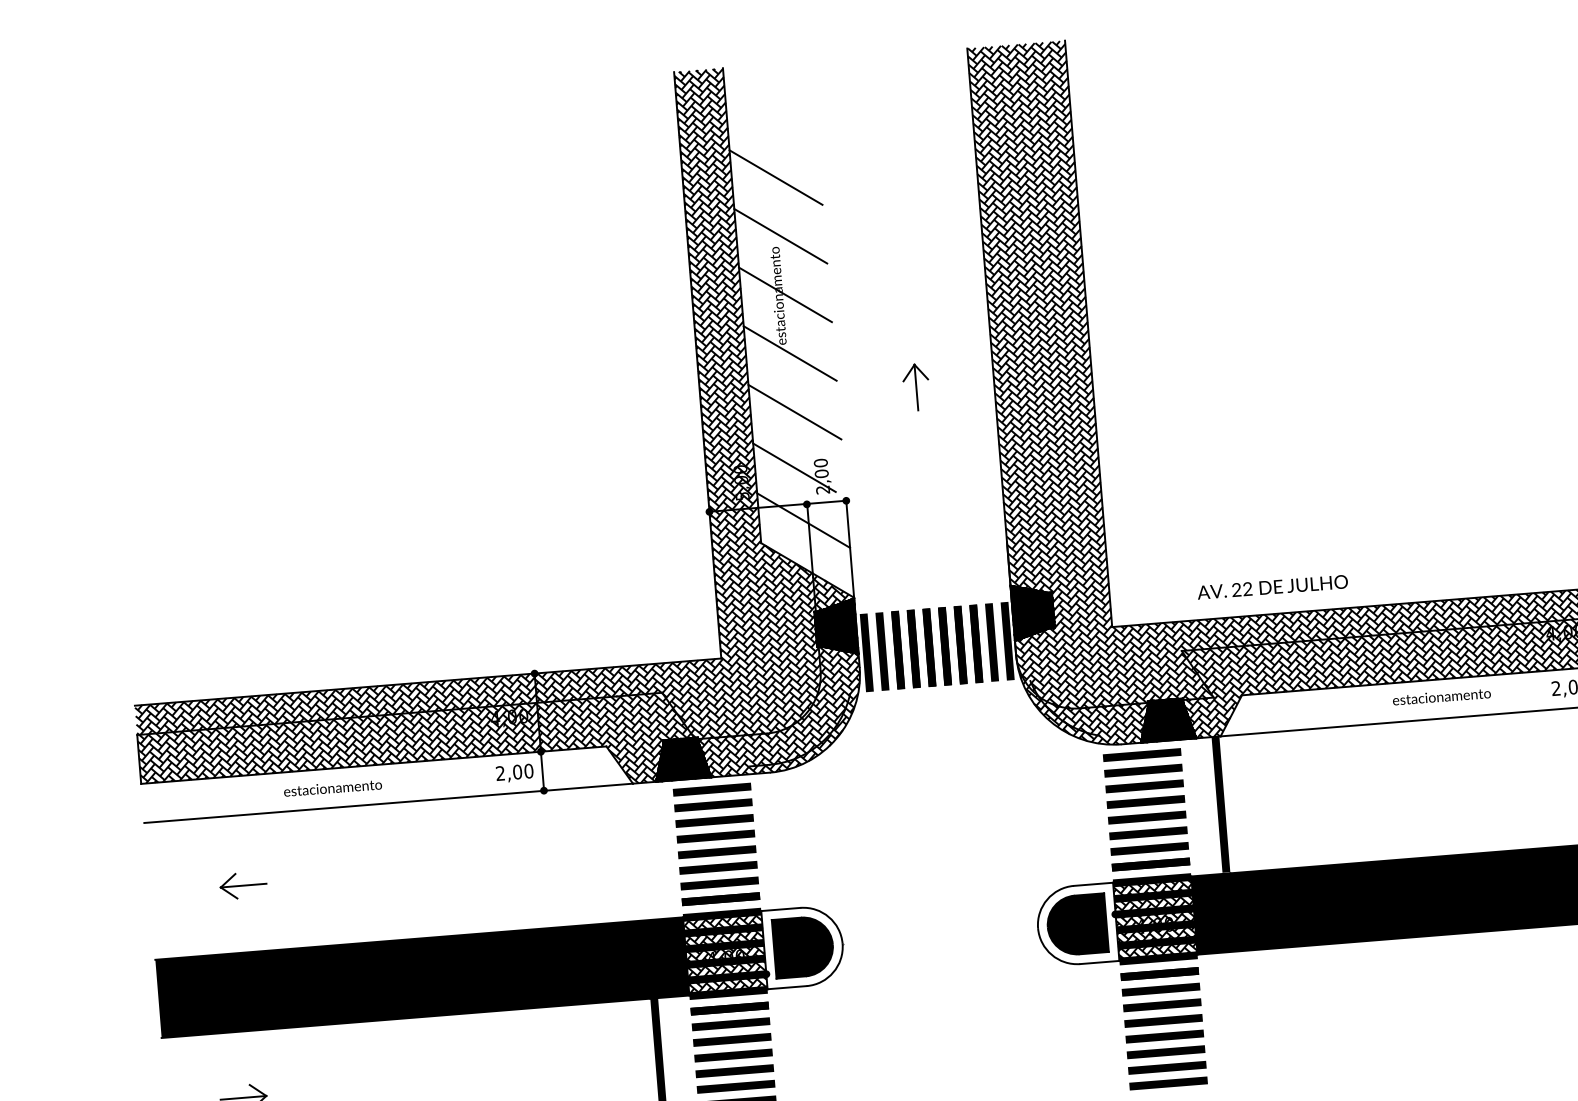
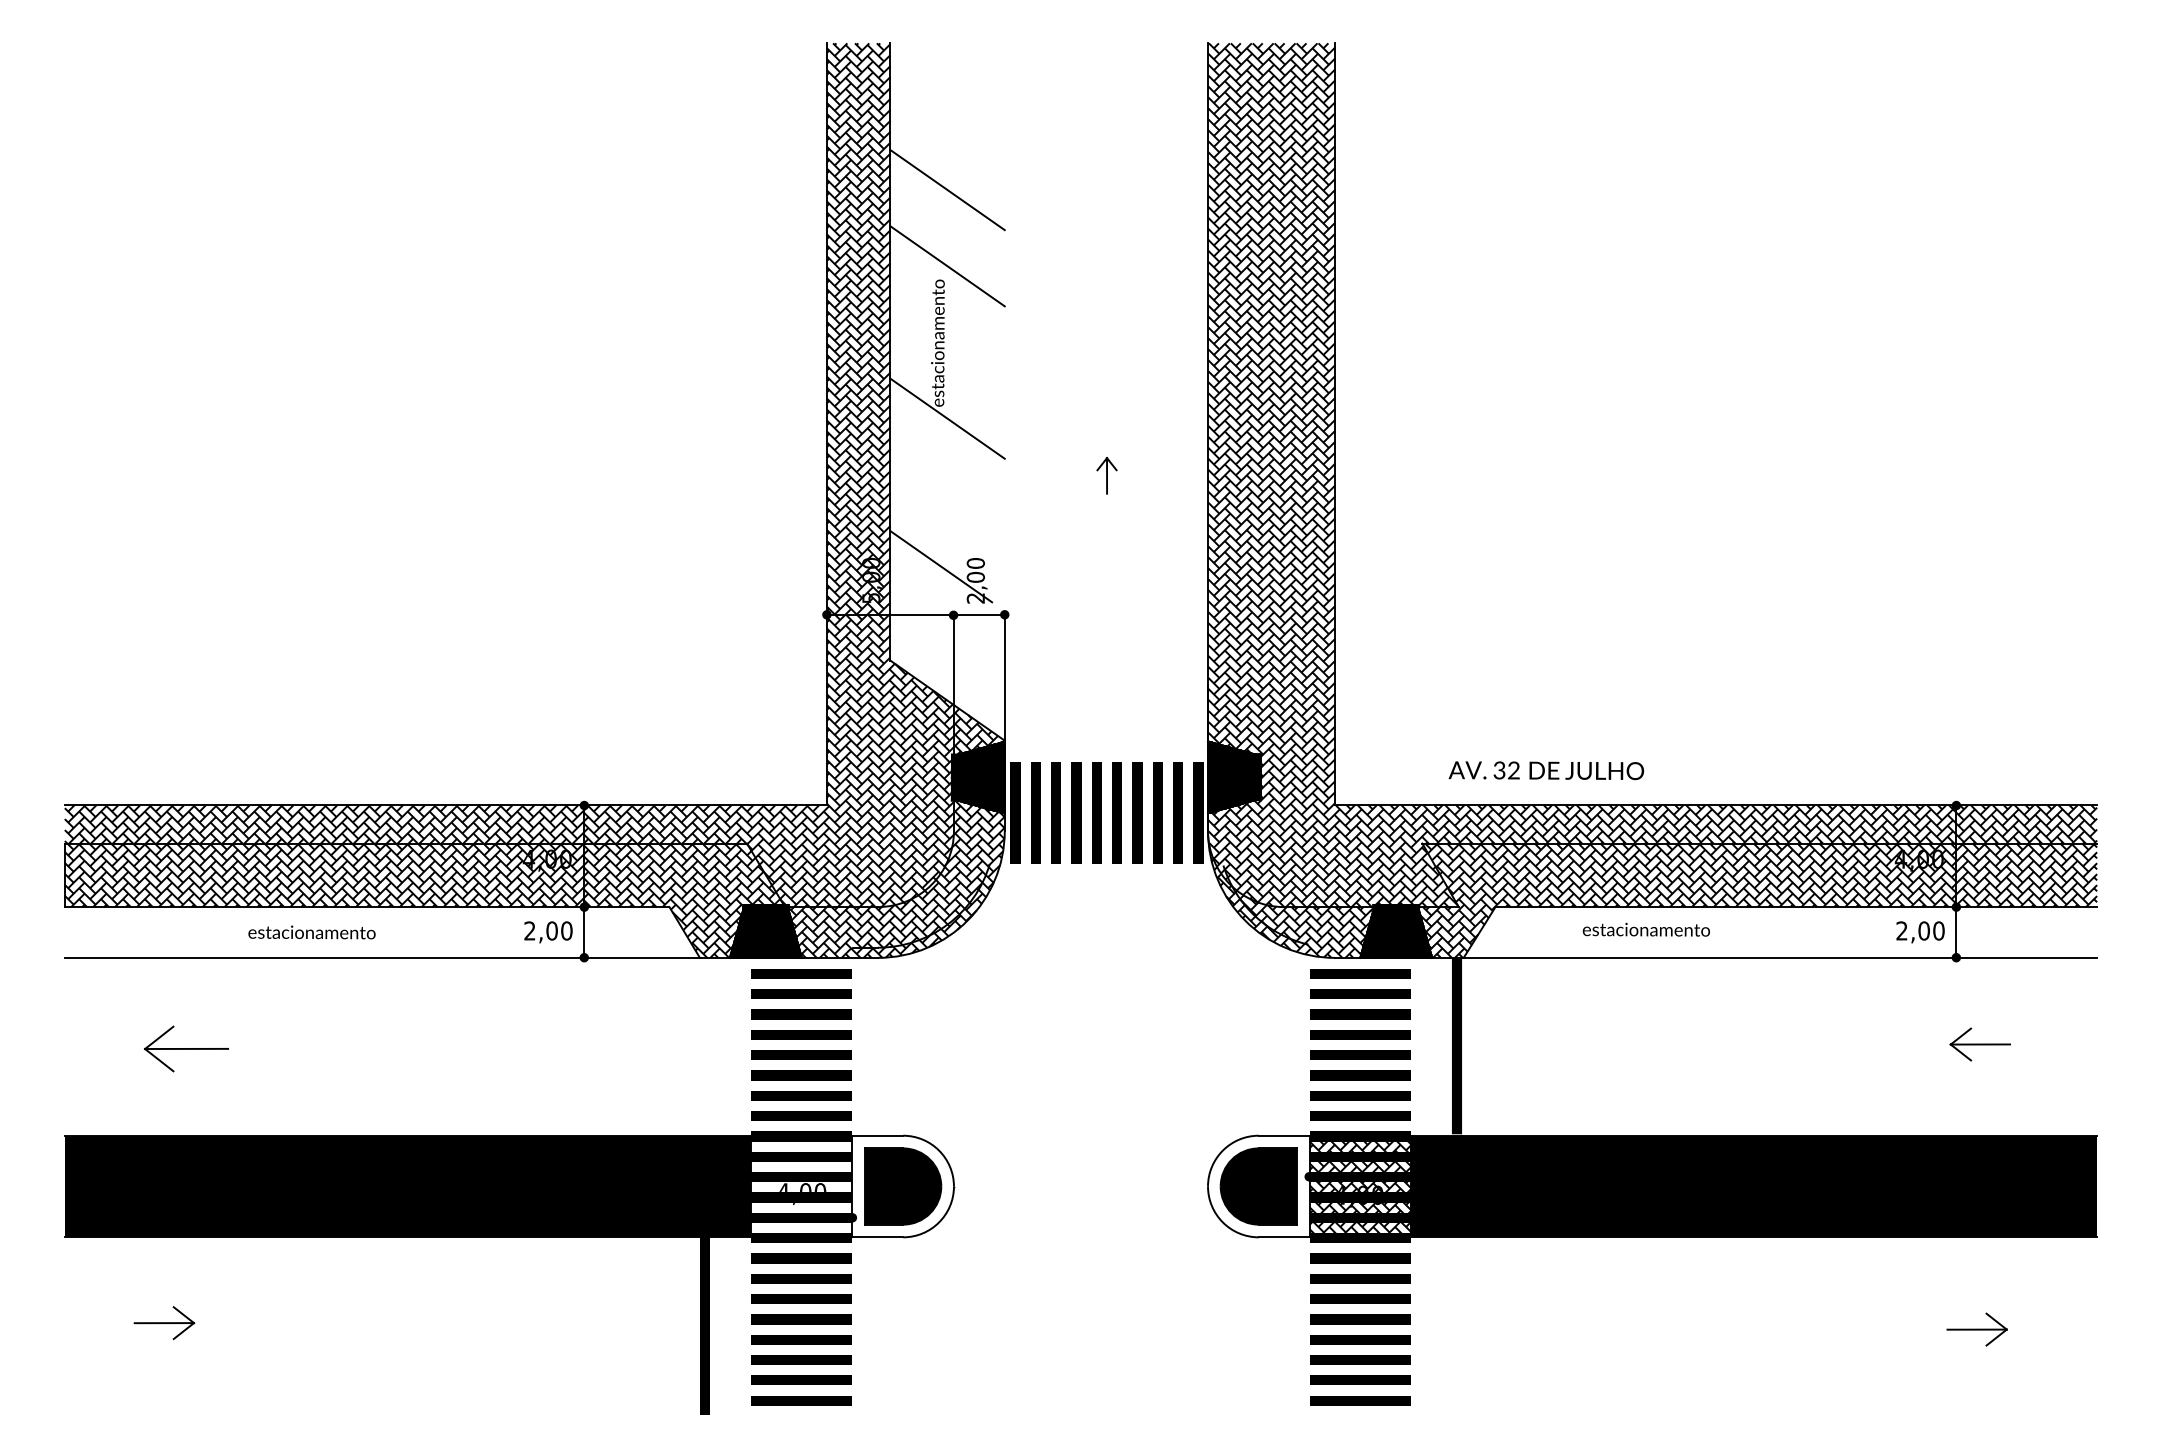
line: (785, 294) -> (947, 342), removed
part: (915, 387) -> (1106, 475), size x0.6
line: (794, 411) -> (947, 494), removed
line: (803, 520) -> (947, 635), removed
text: (1236, 592) -> (1499, 773), 22 -> 32
text: (1441, 696) -> (1645, 929), moved
part: (243, 885) -> (186, 1049), size x1.4
hatch: (725, 953) -> (801, 1186), removed

